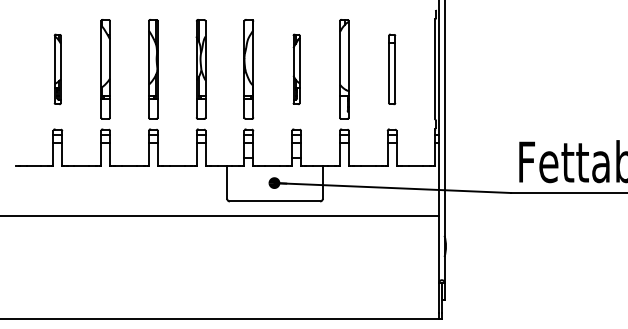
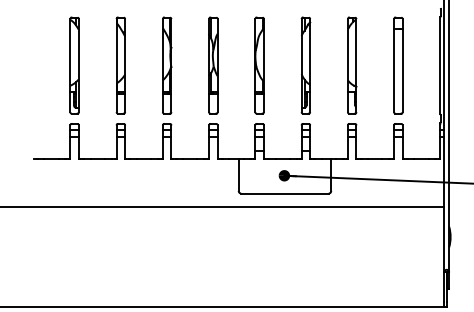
part: (57, 69) -> (74, 65), size x1.43
part: (296, 69) -> (305, 65), size x1.43
part: (392, 69) -> (398, 65), size x1.43

